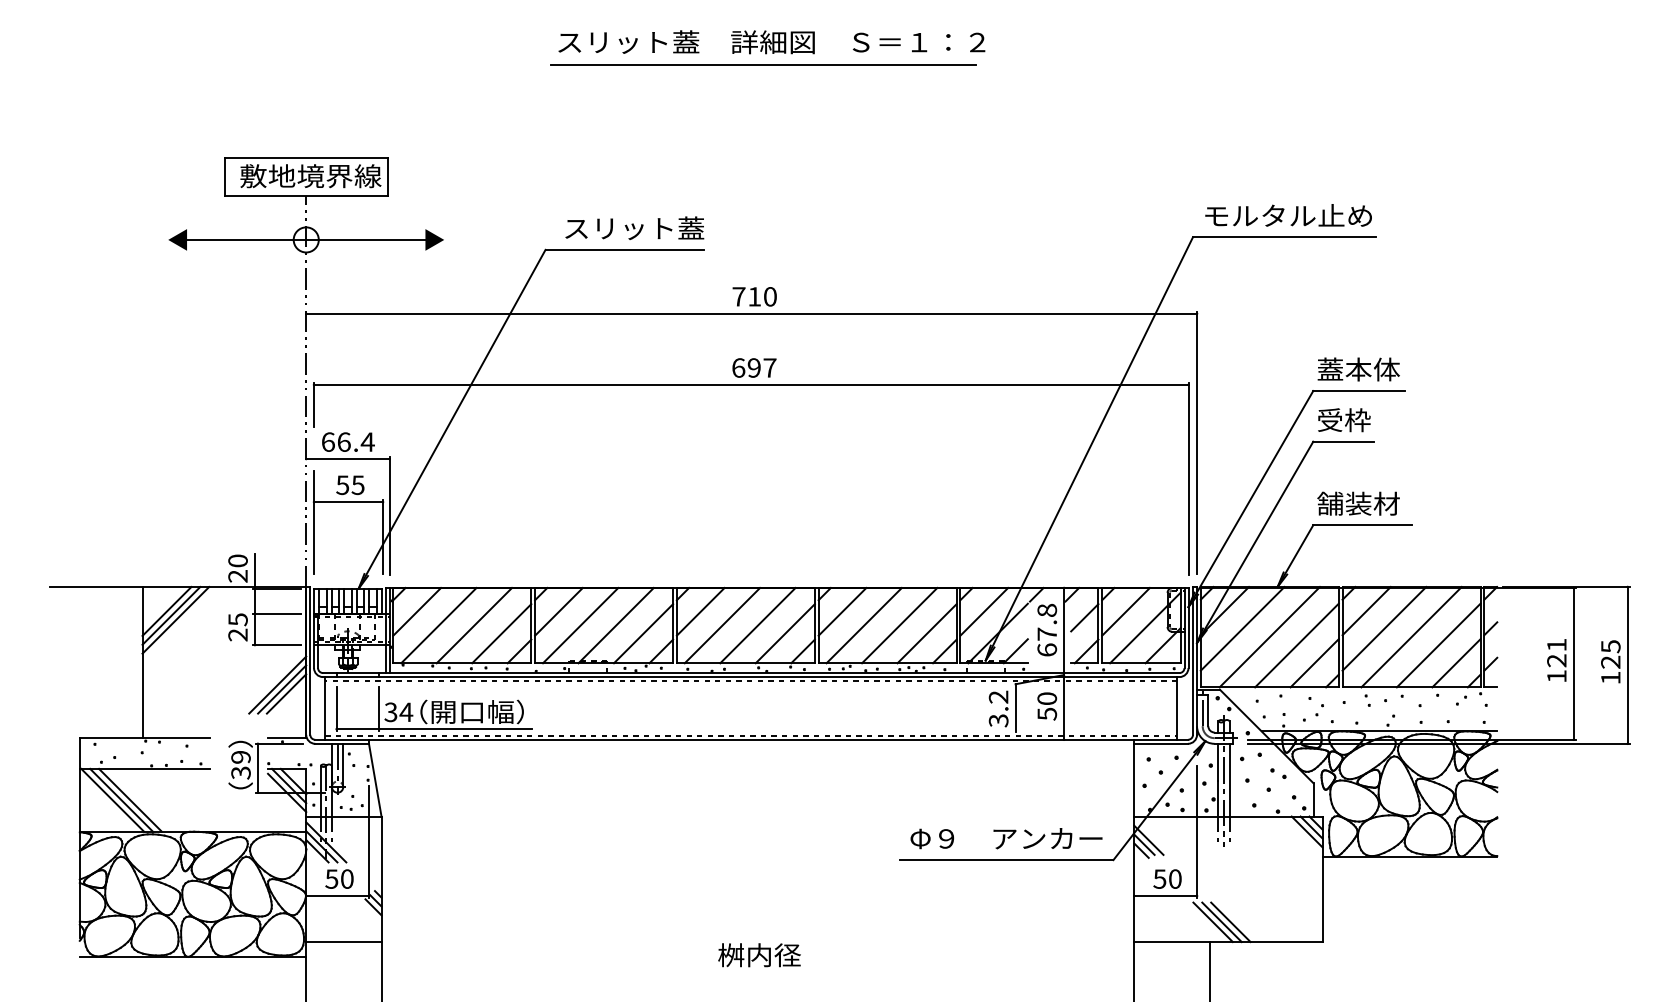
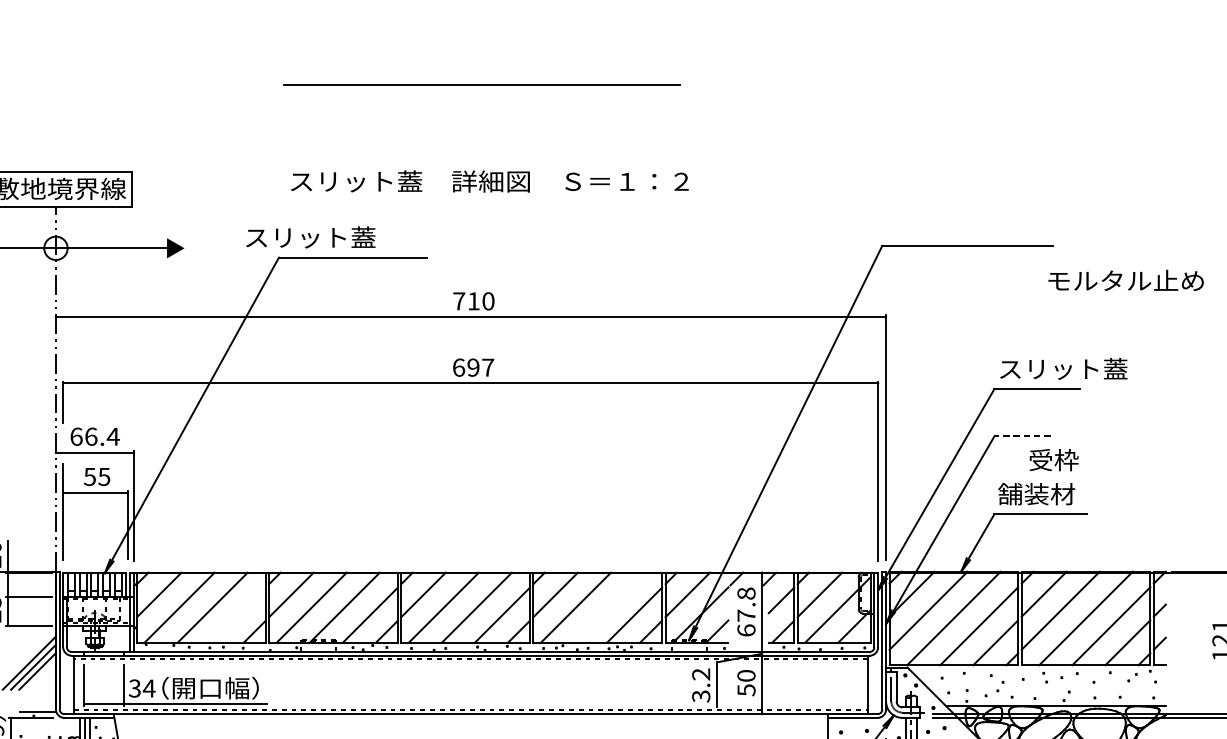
text: (771, 42) -> (489, 181), moved
text: (1288, 215) -> (1126, 280), moved
text: (634, 227) -> (310, 236), moved
text: (1386, 369) -> (1062, 369), 蓋本体 -> スリット蓋
text: (1344, 420) -> (1054, 460), moved
line: (1342, 441) -> (1021, 436), solid -> dashed
line: (899, 625) -> (608, 607), removed
line: (501, 633) -> (237, 615), removed

